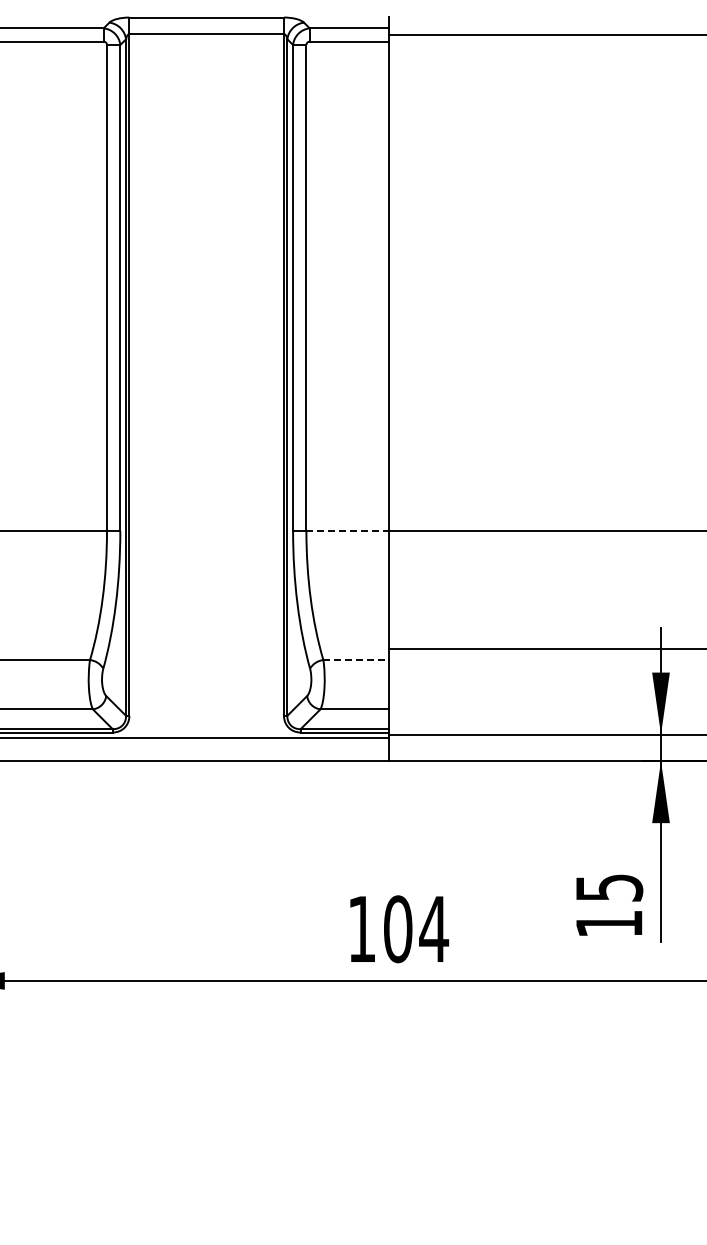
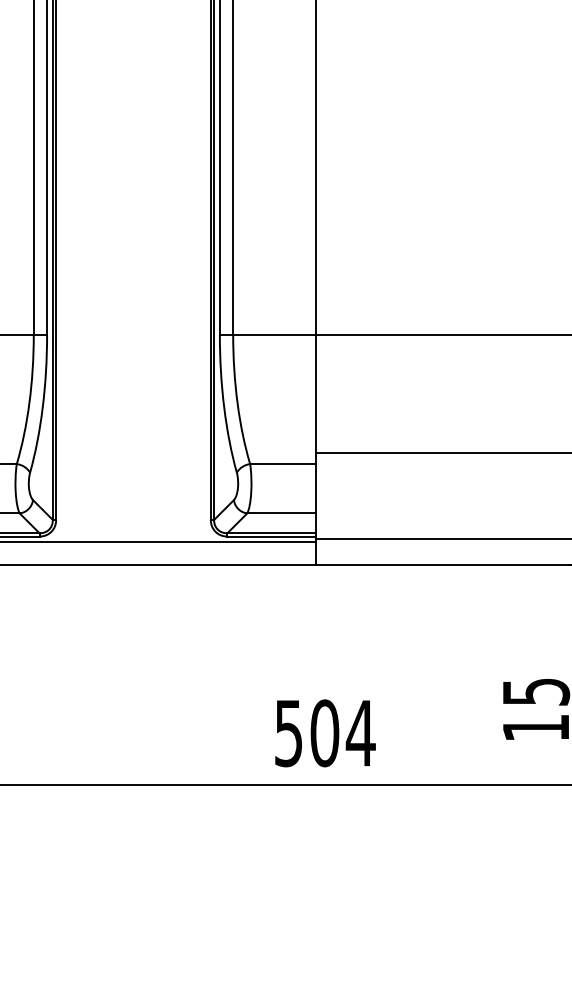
line: (348, 530) -> (275, 334), dashed -> solid
line: (356, 660) -> (283, 464), dashed -> solid
text: (361, 929) -> (288, 733), 104 -> 504

